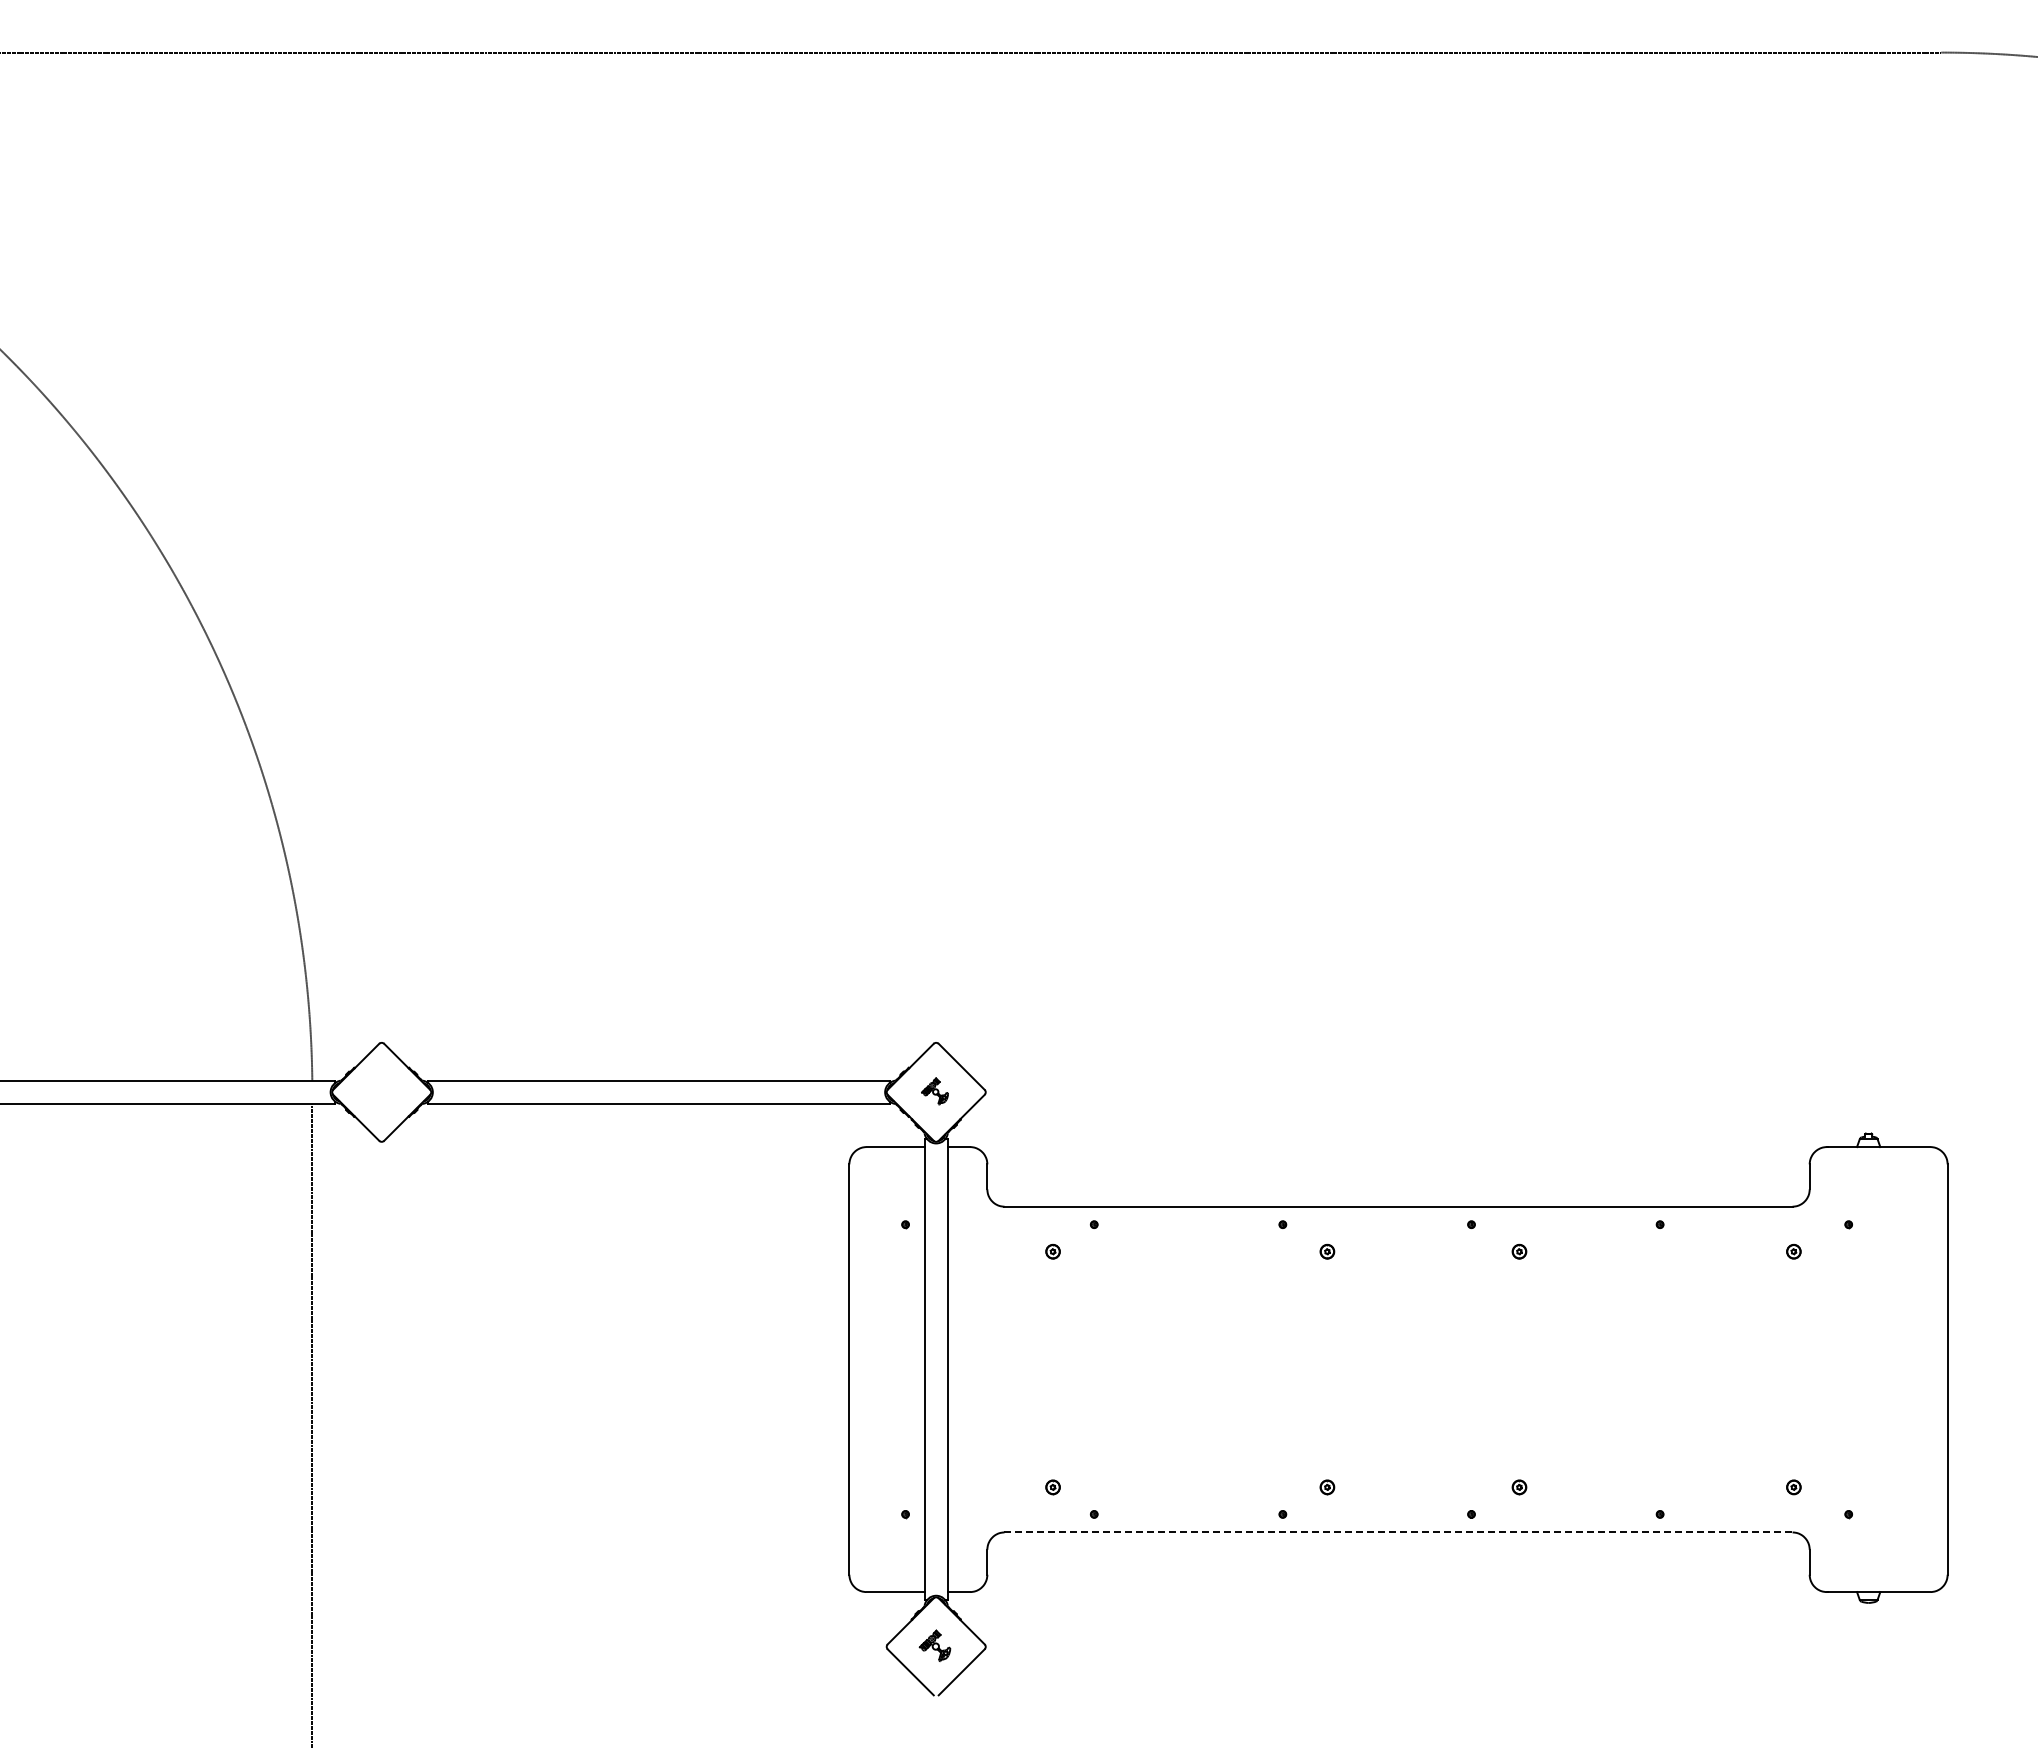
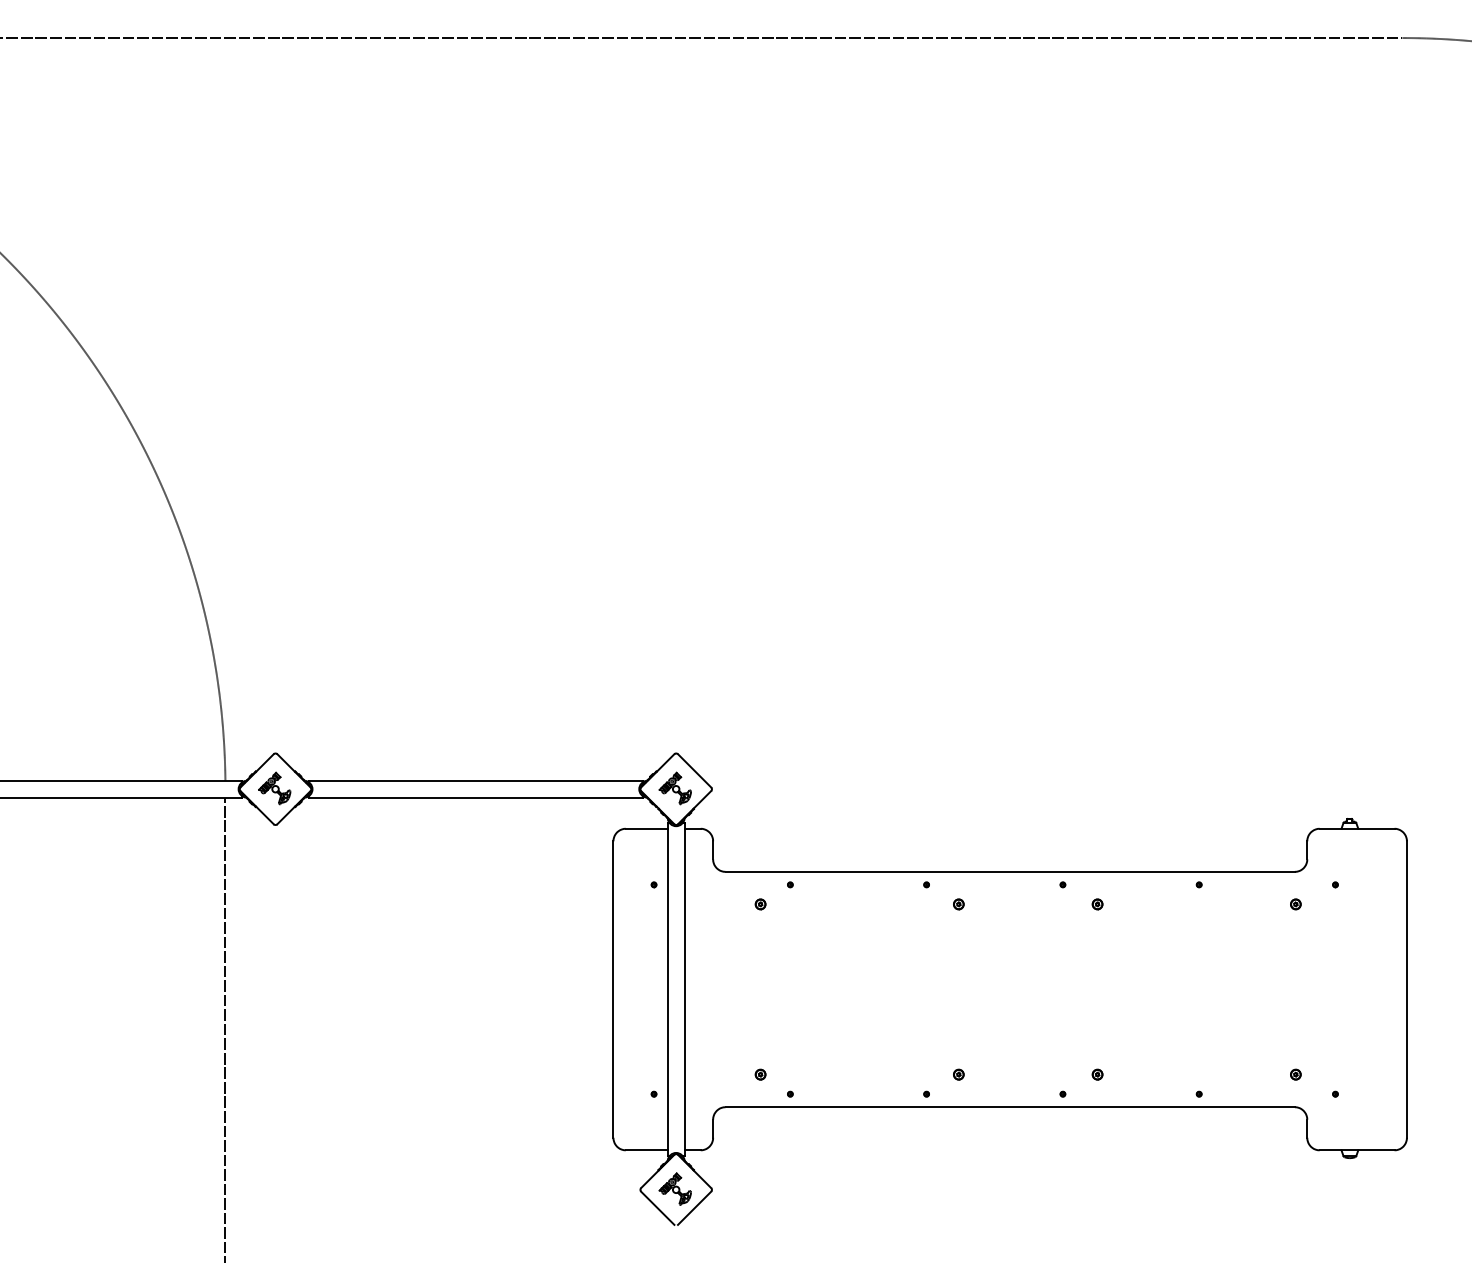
part: (380, 1091) -> (274, 788), added
part: (934, 1091) -> (674, 788), size x1.67
line: (1399, 1532) -> (1010, 1107), dashed -> solid
part: (934, 1645) -> (674, 1188), size x1.43

